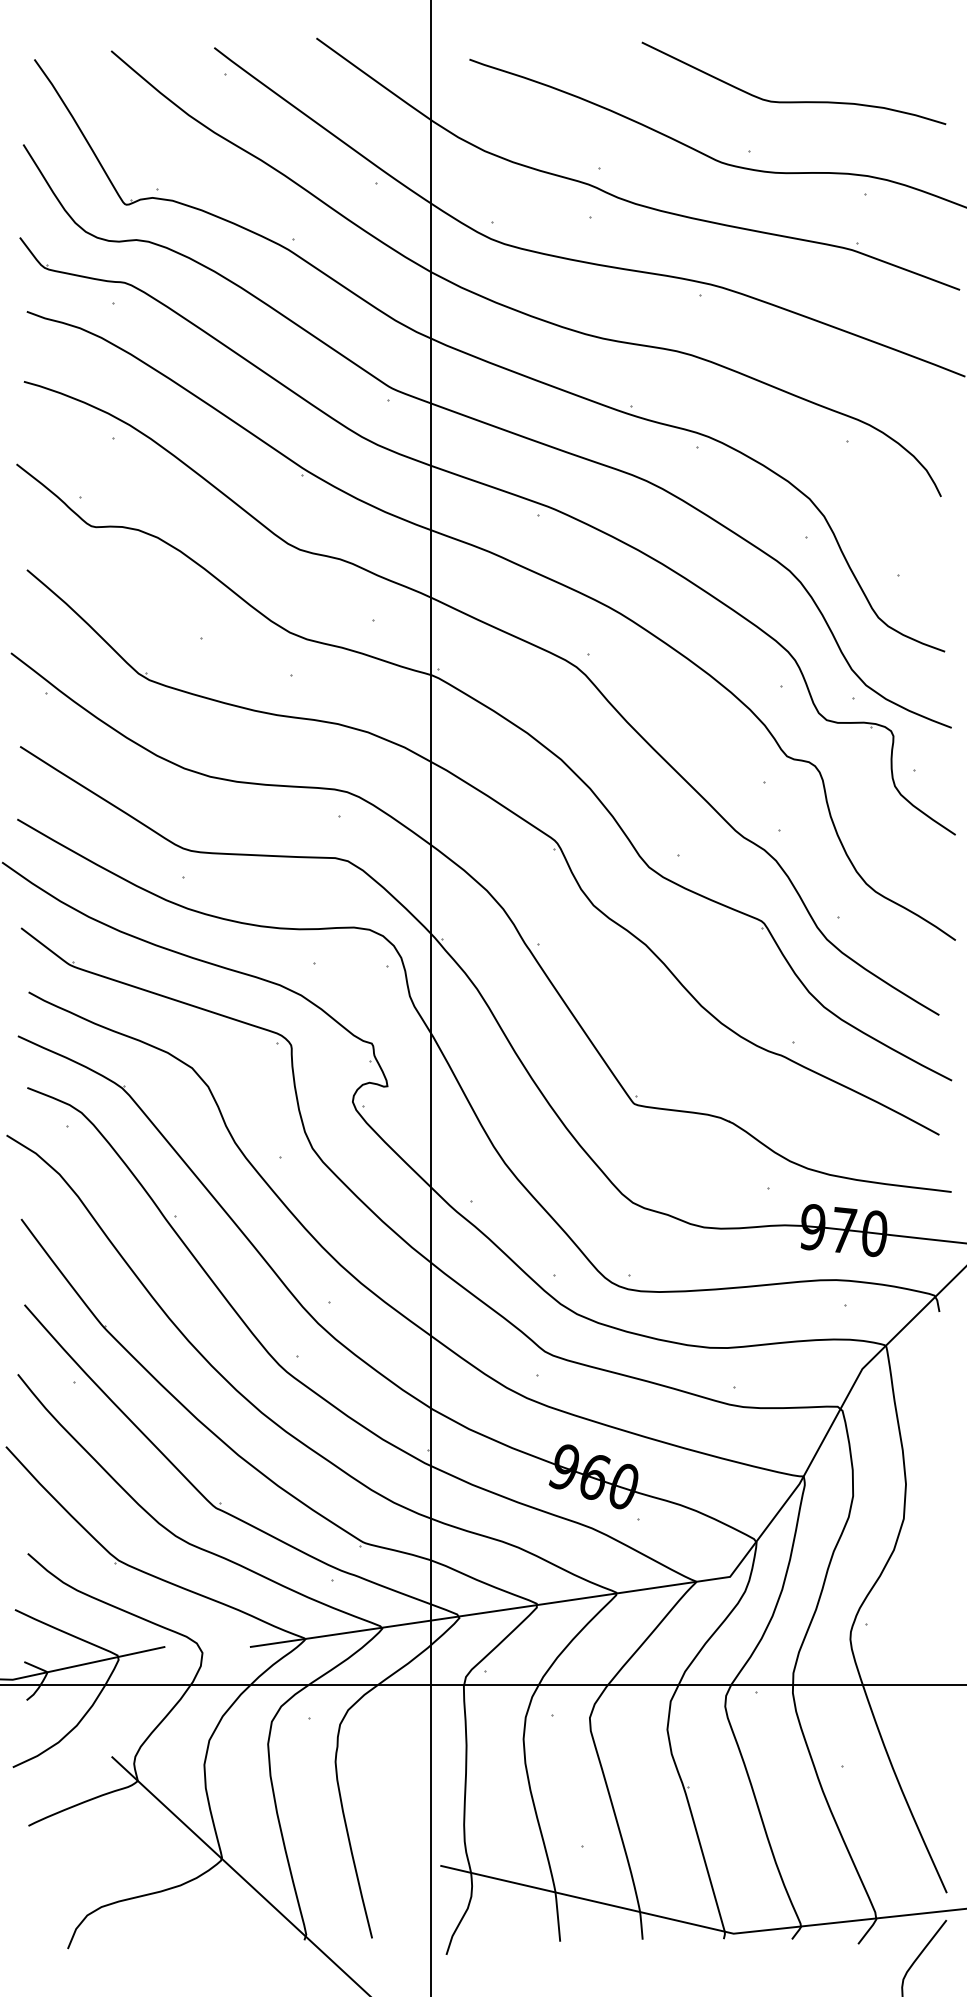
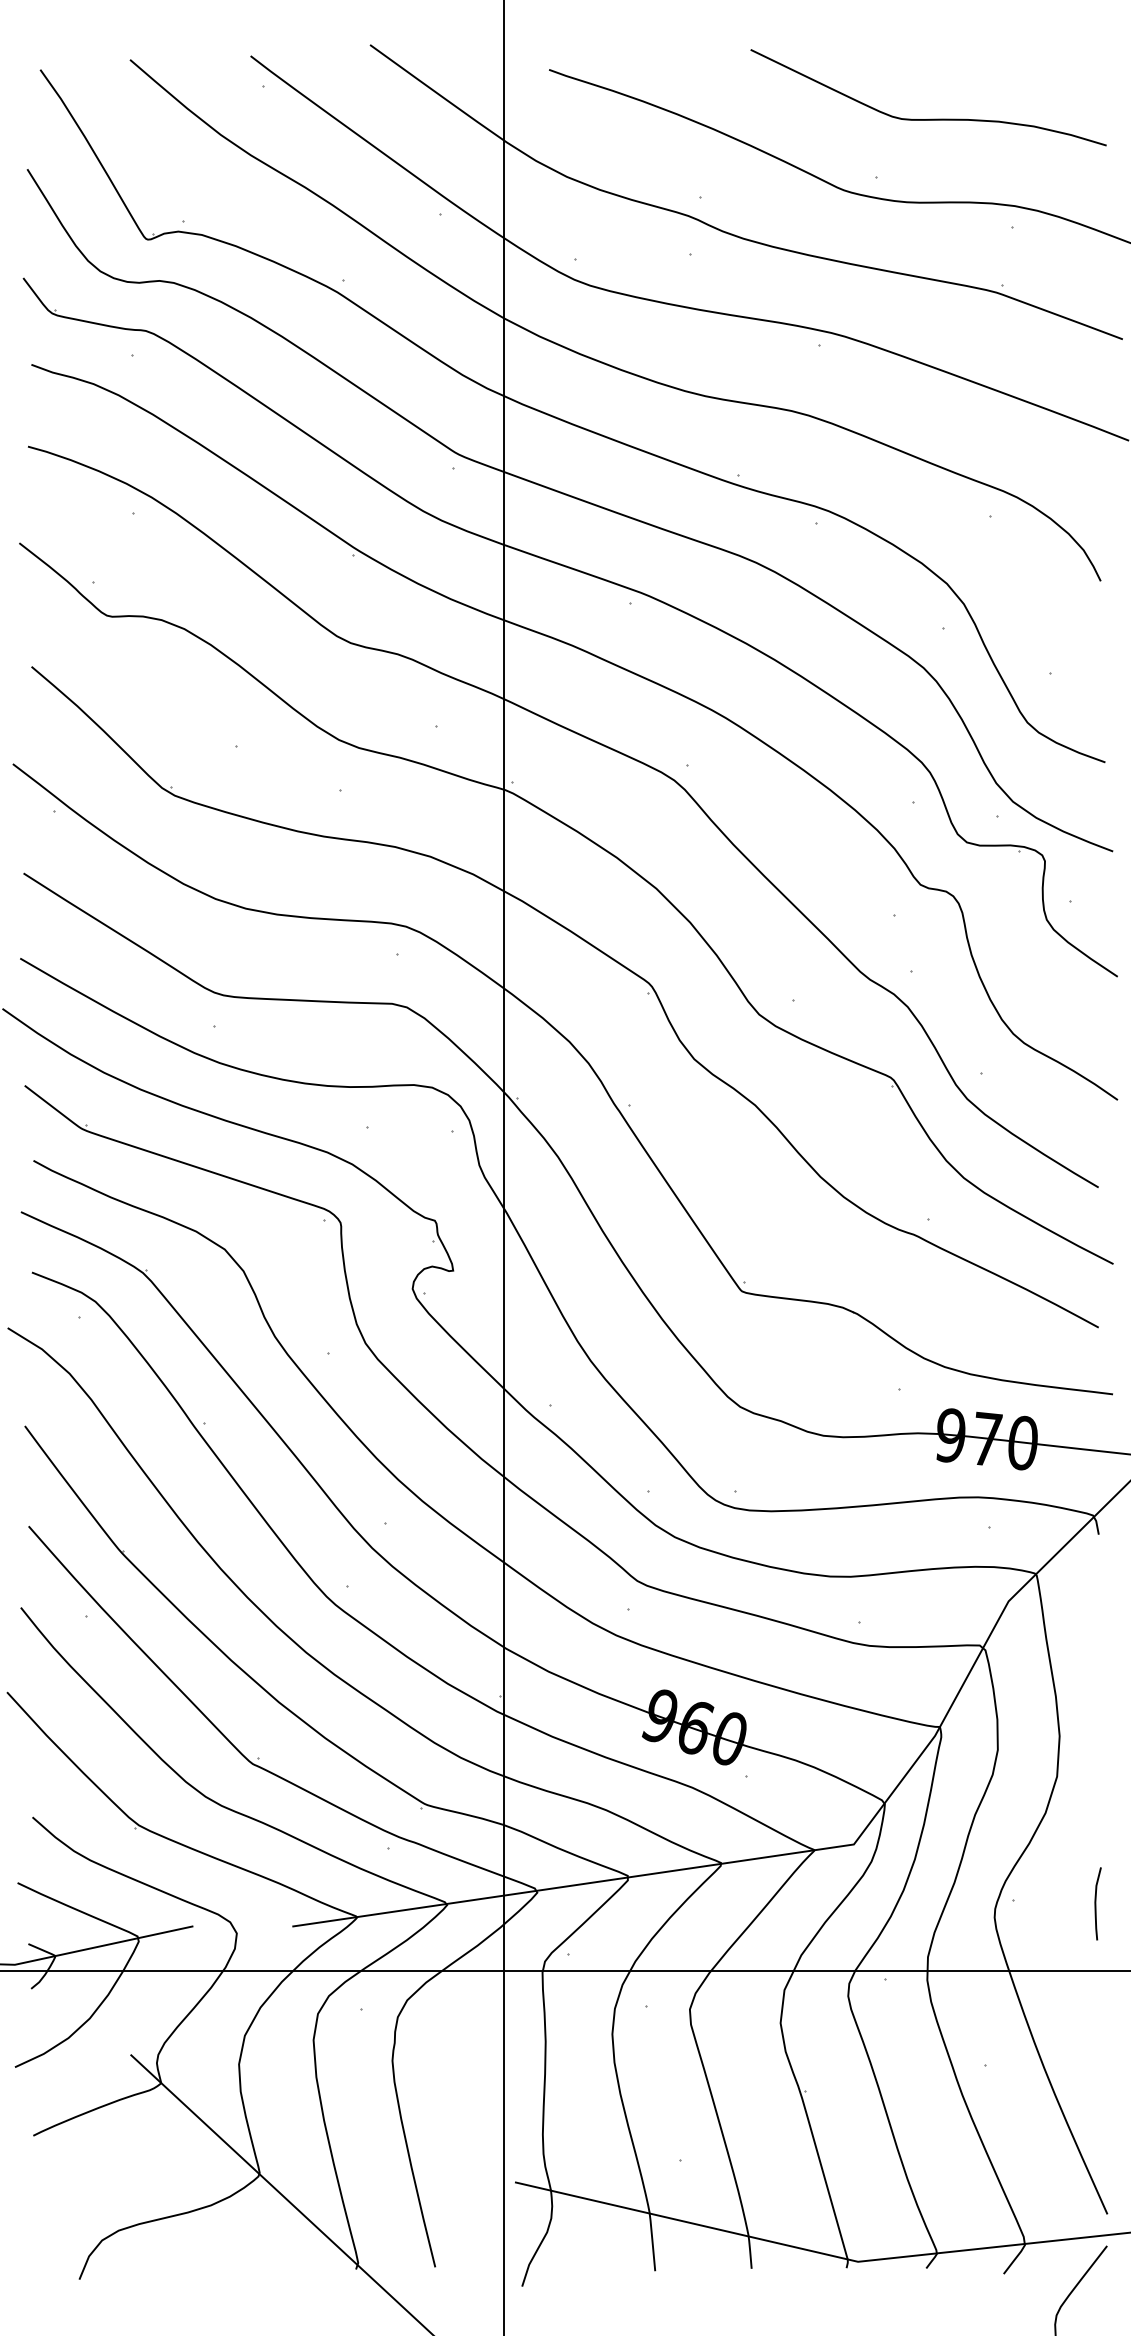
curve: (937, 1627) -> (1096, 1903), added

